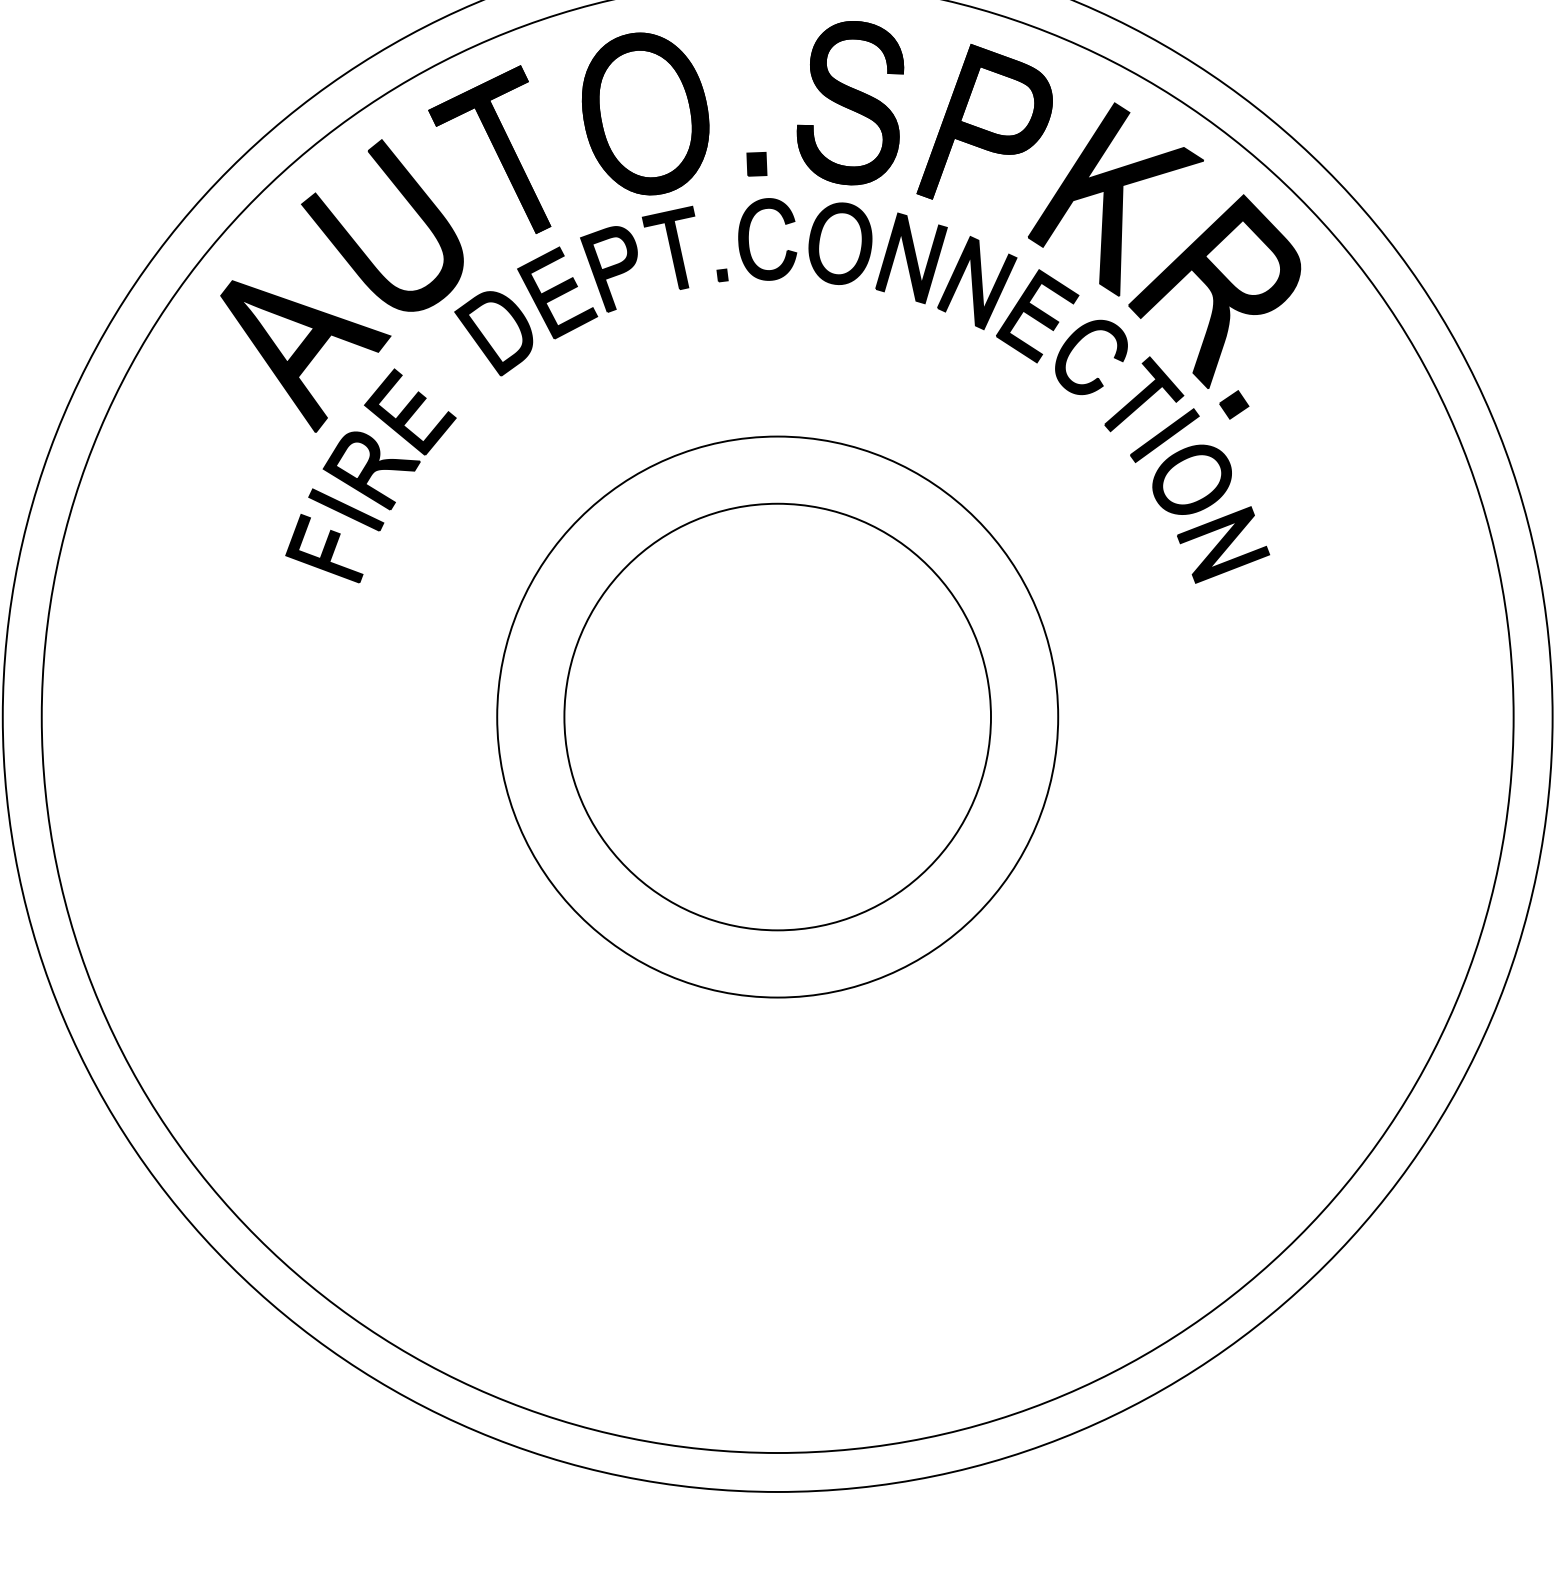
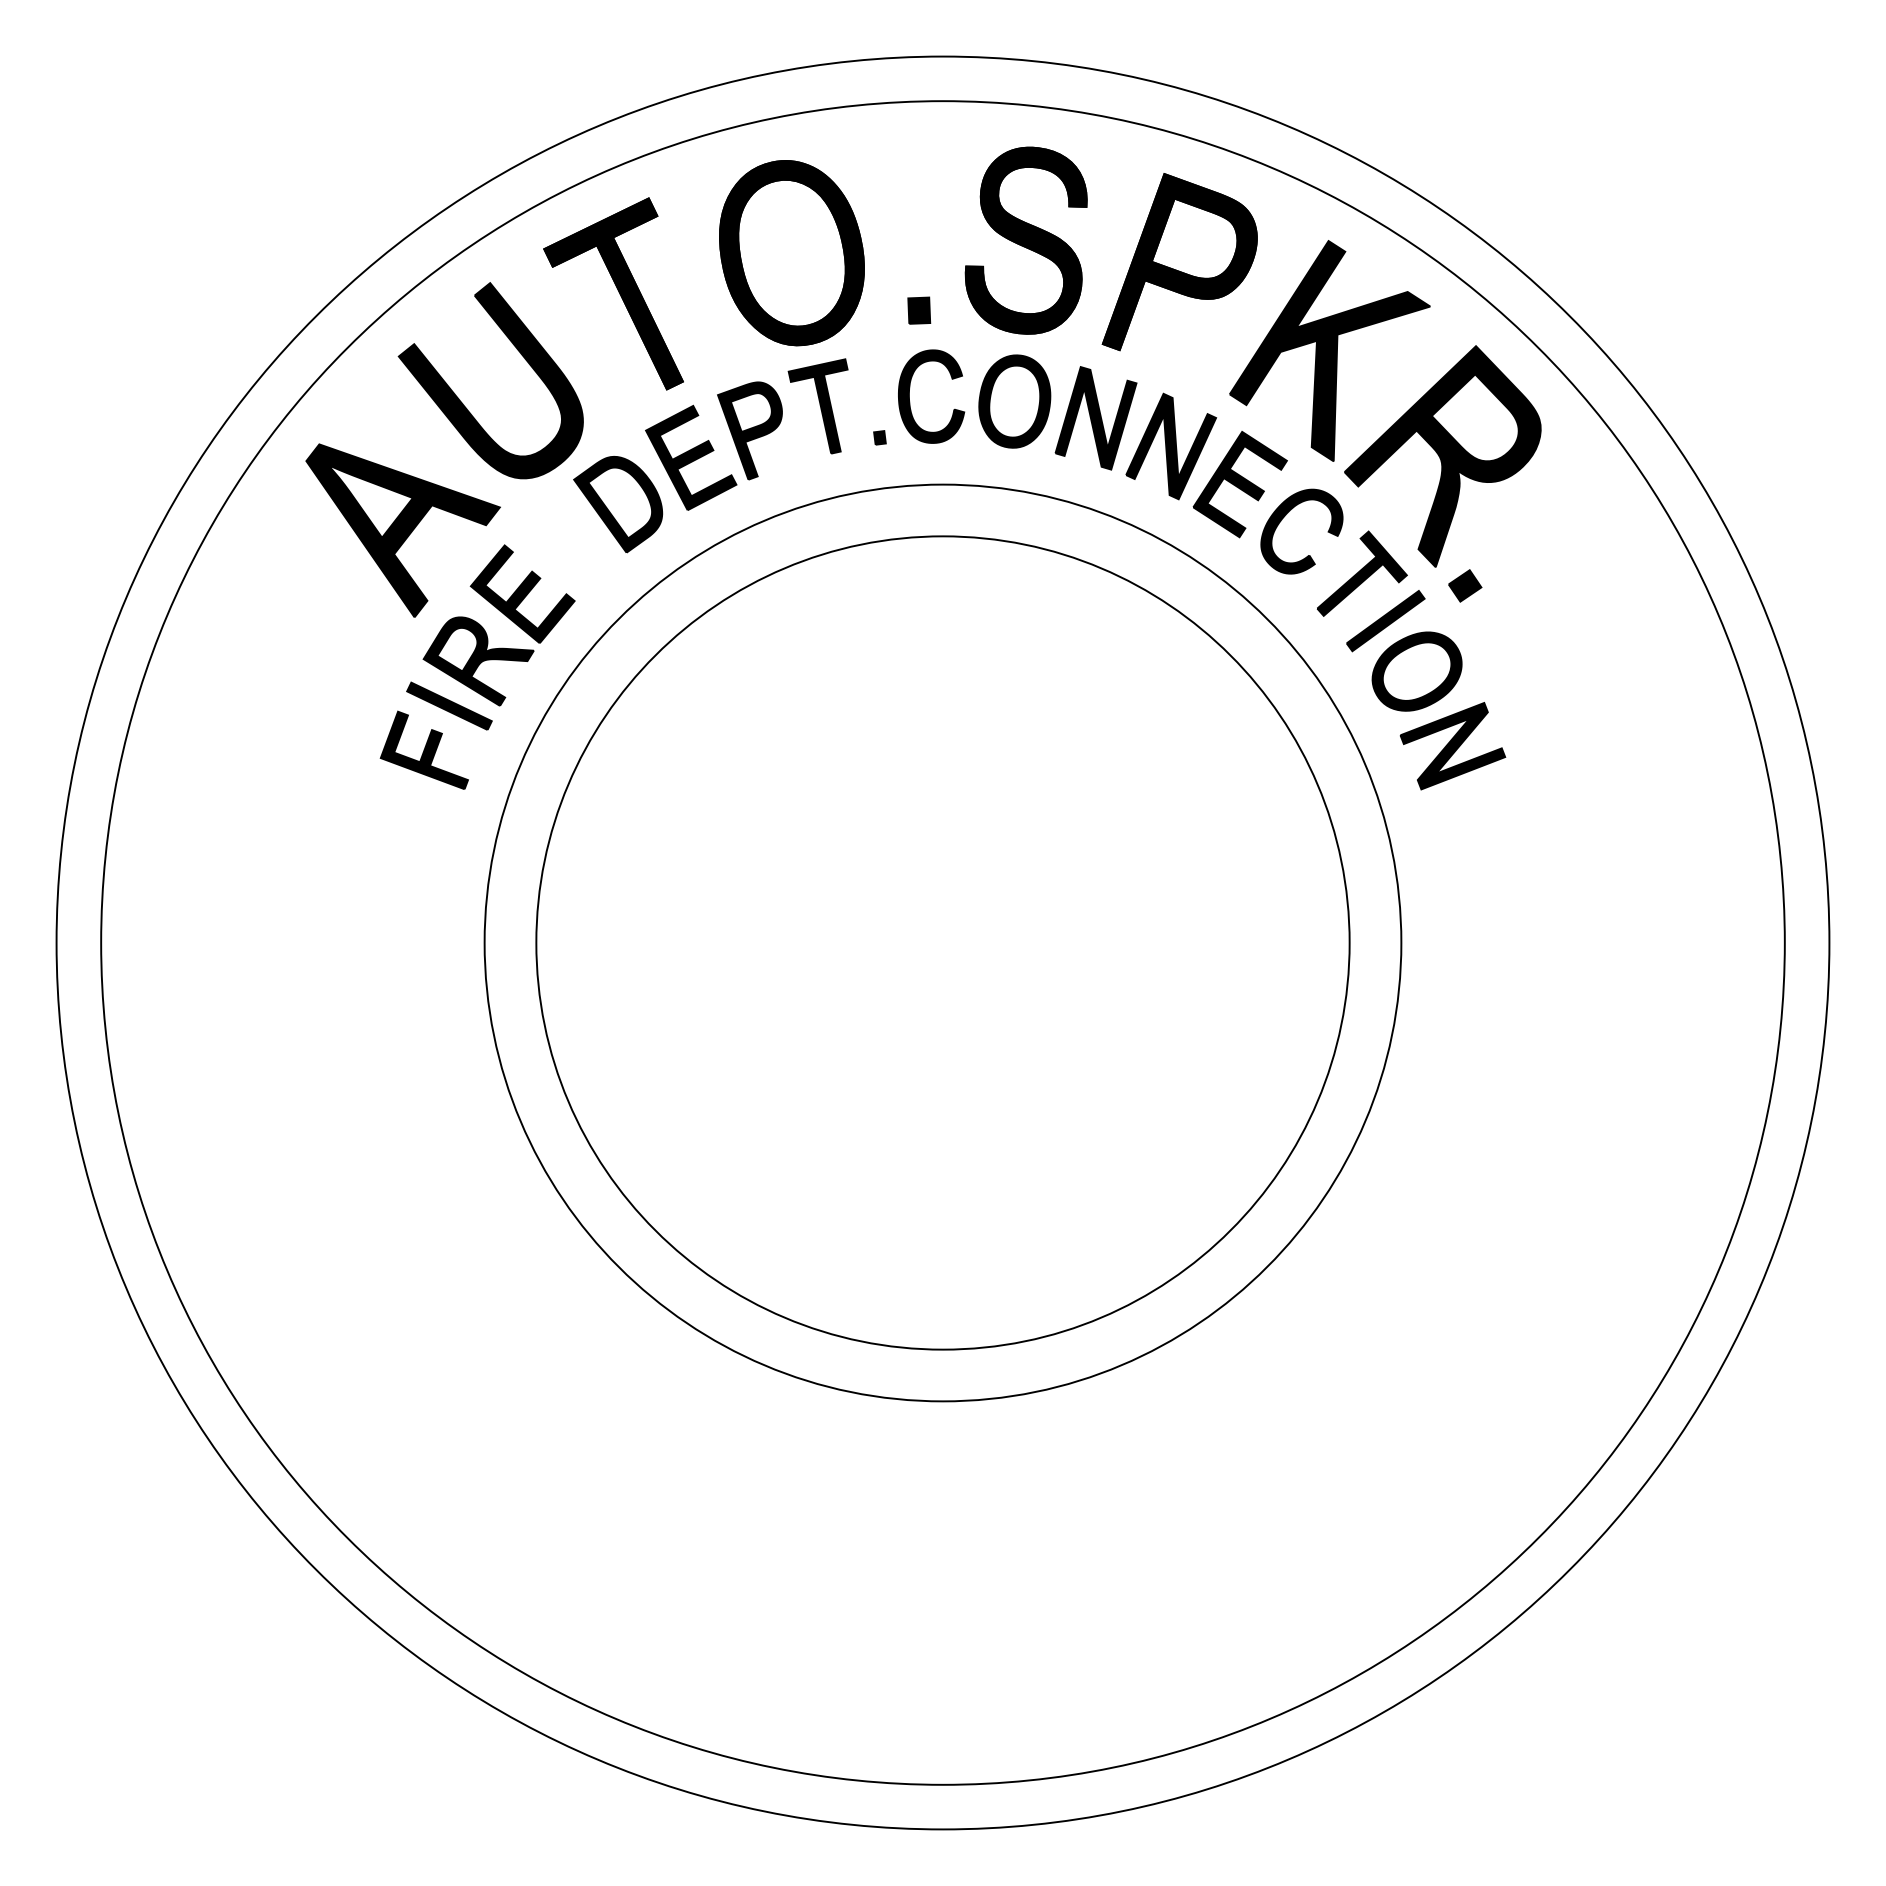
circle: (777, 716) -> (942, 942), size x1.43
circle: (777, 716) -> (942, 942), size x1.67

